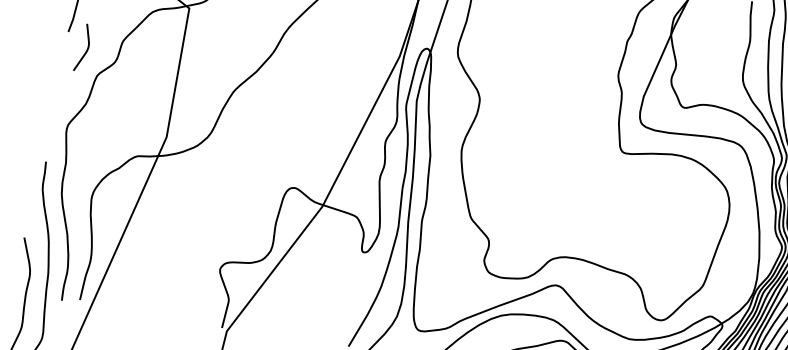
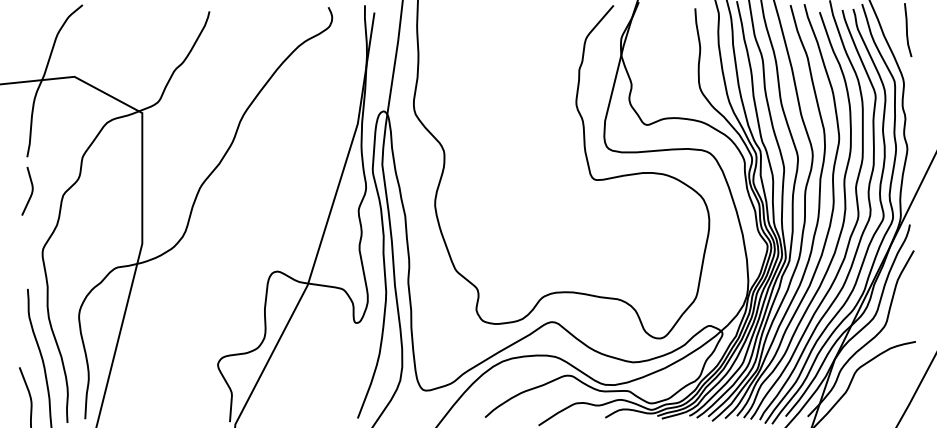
curve: (86, 48) -> (31, 191), moved

